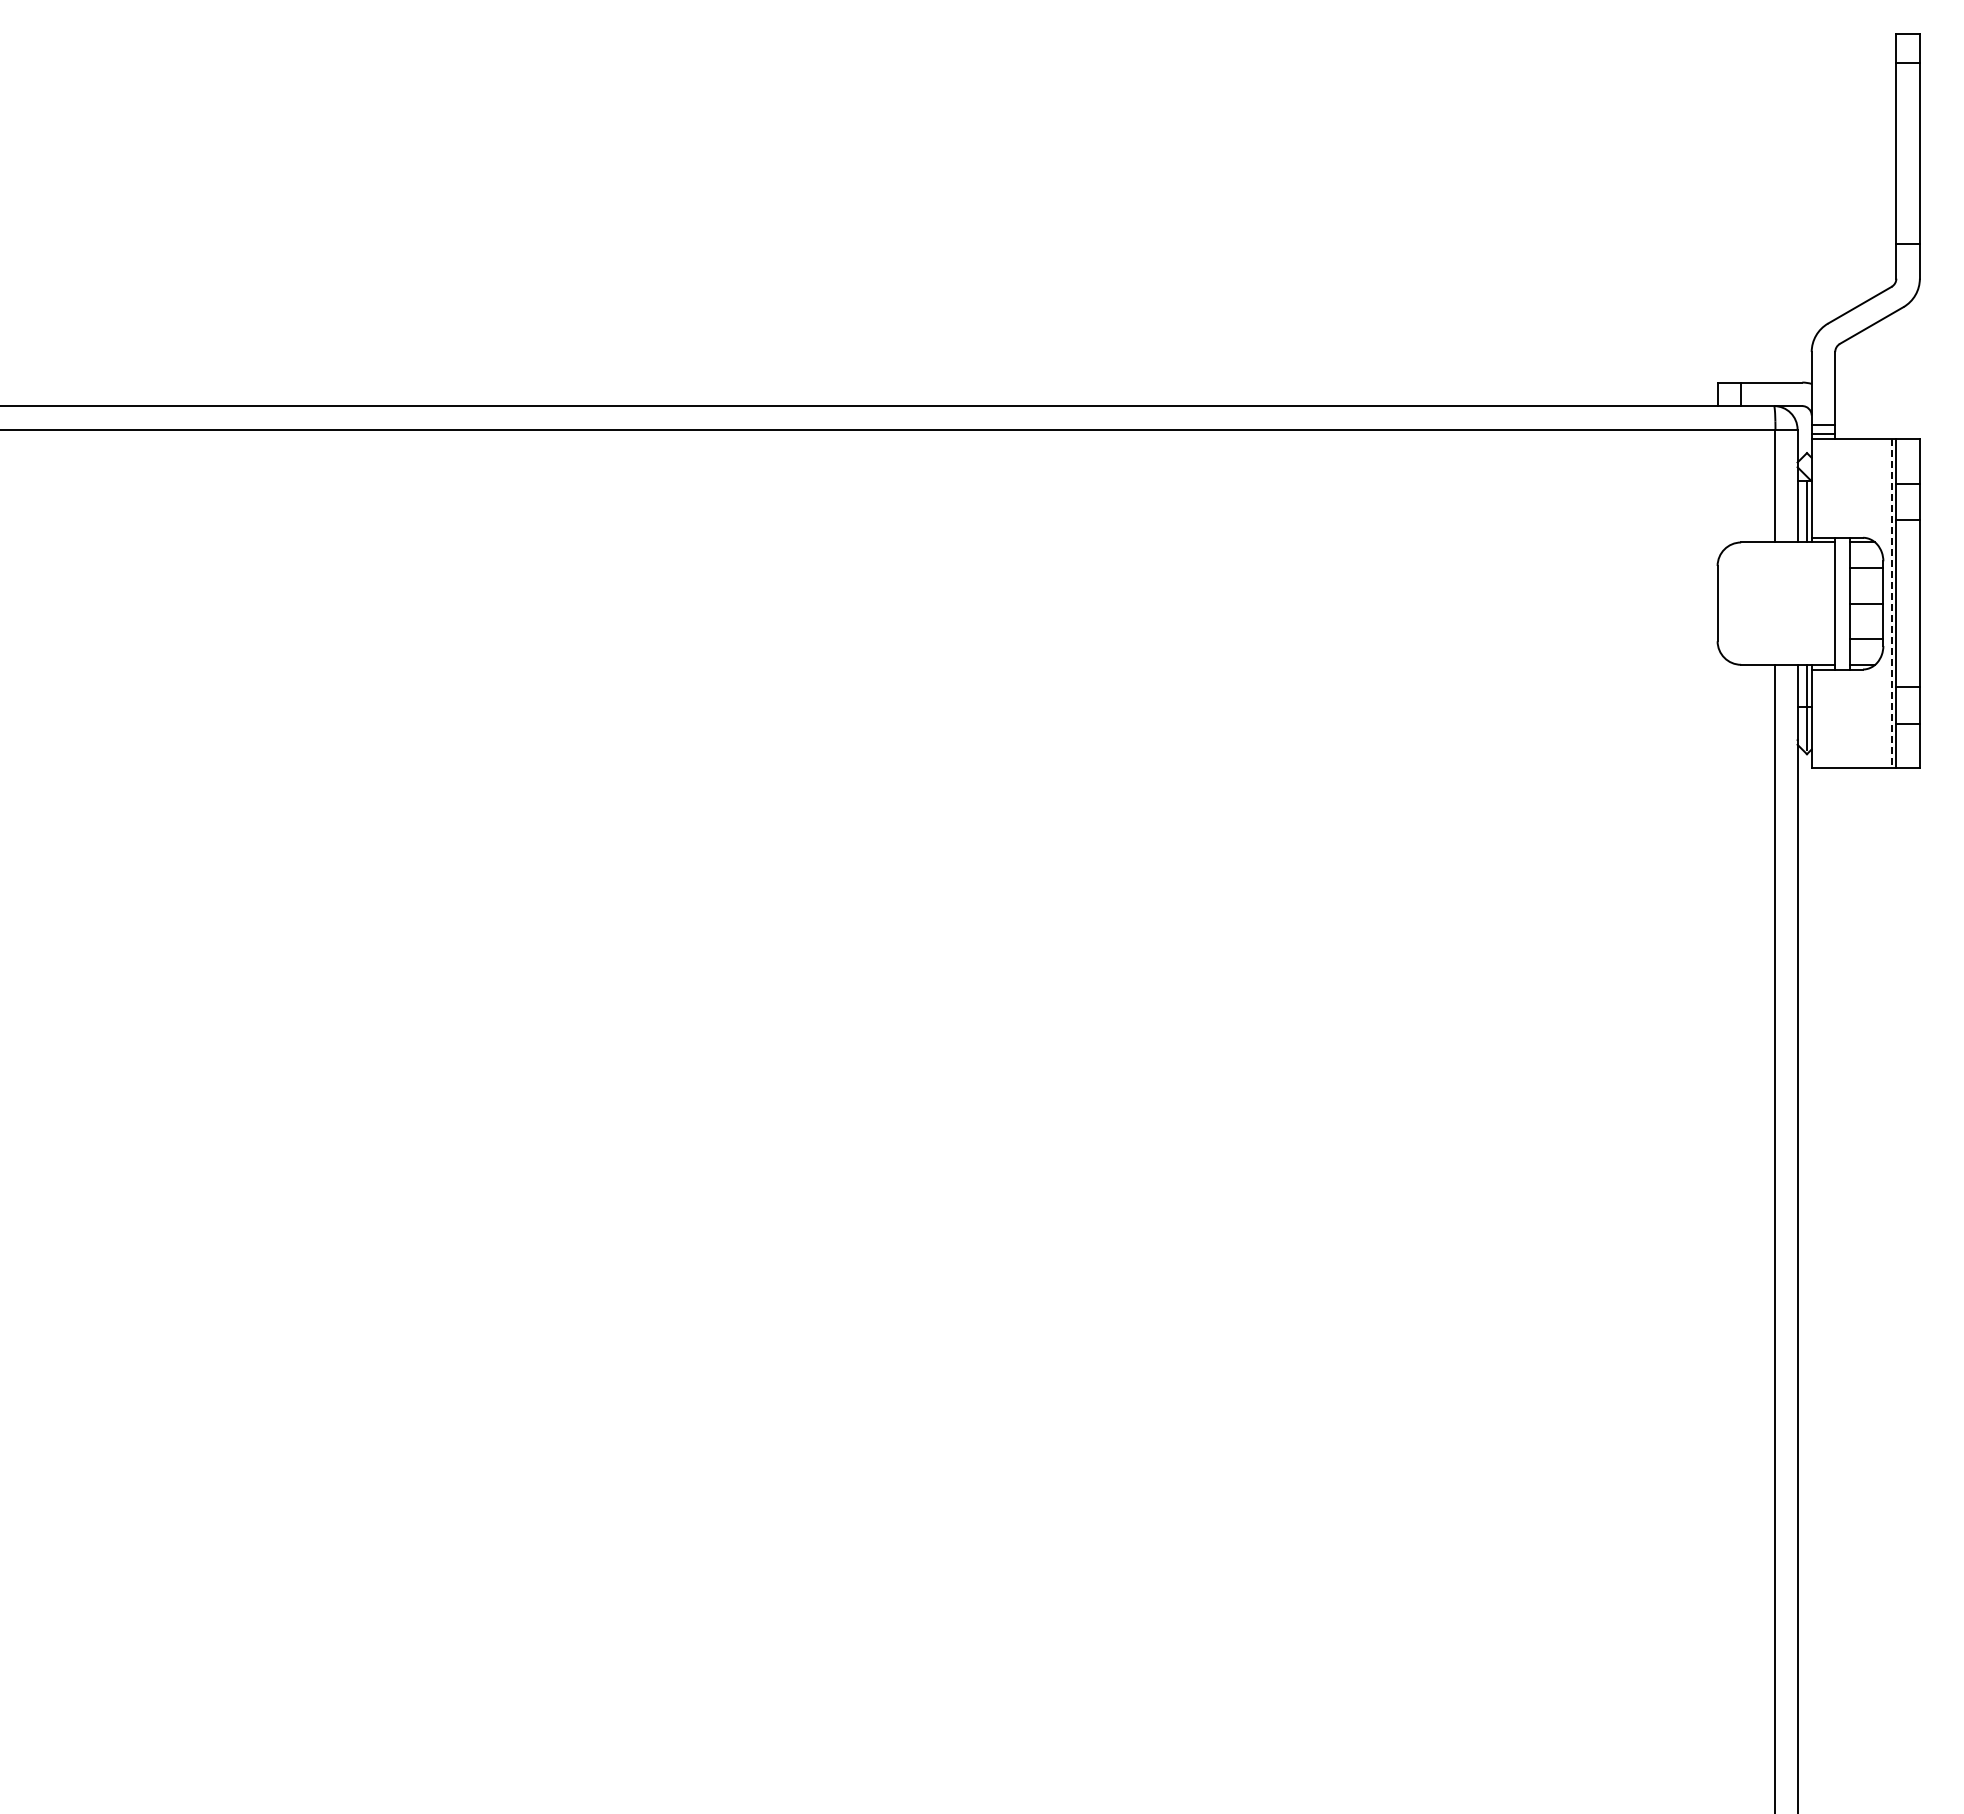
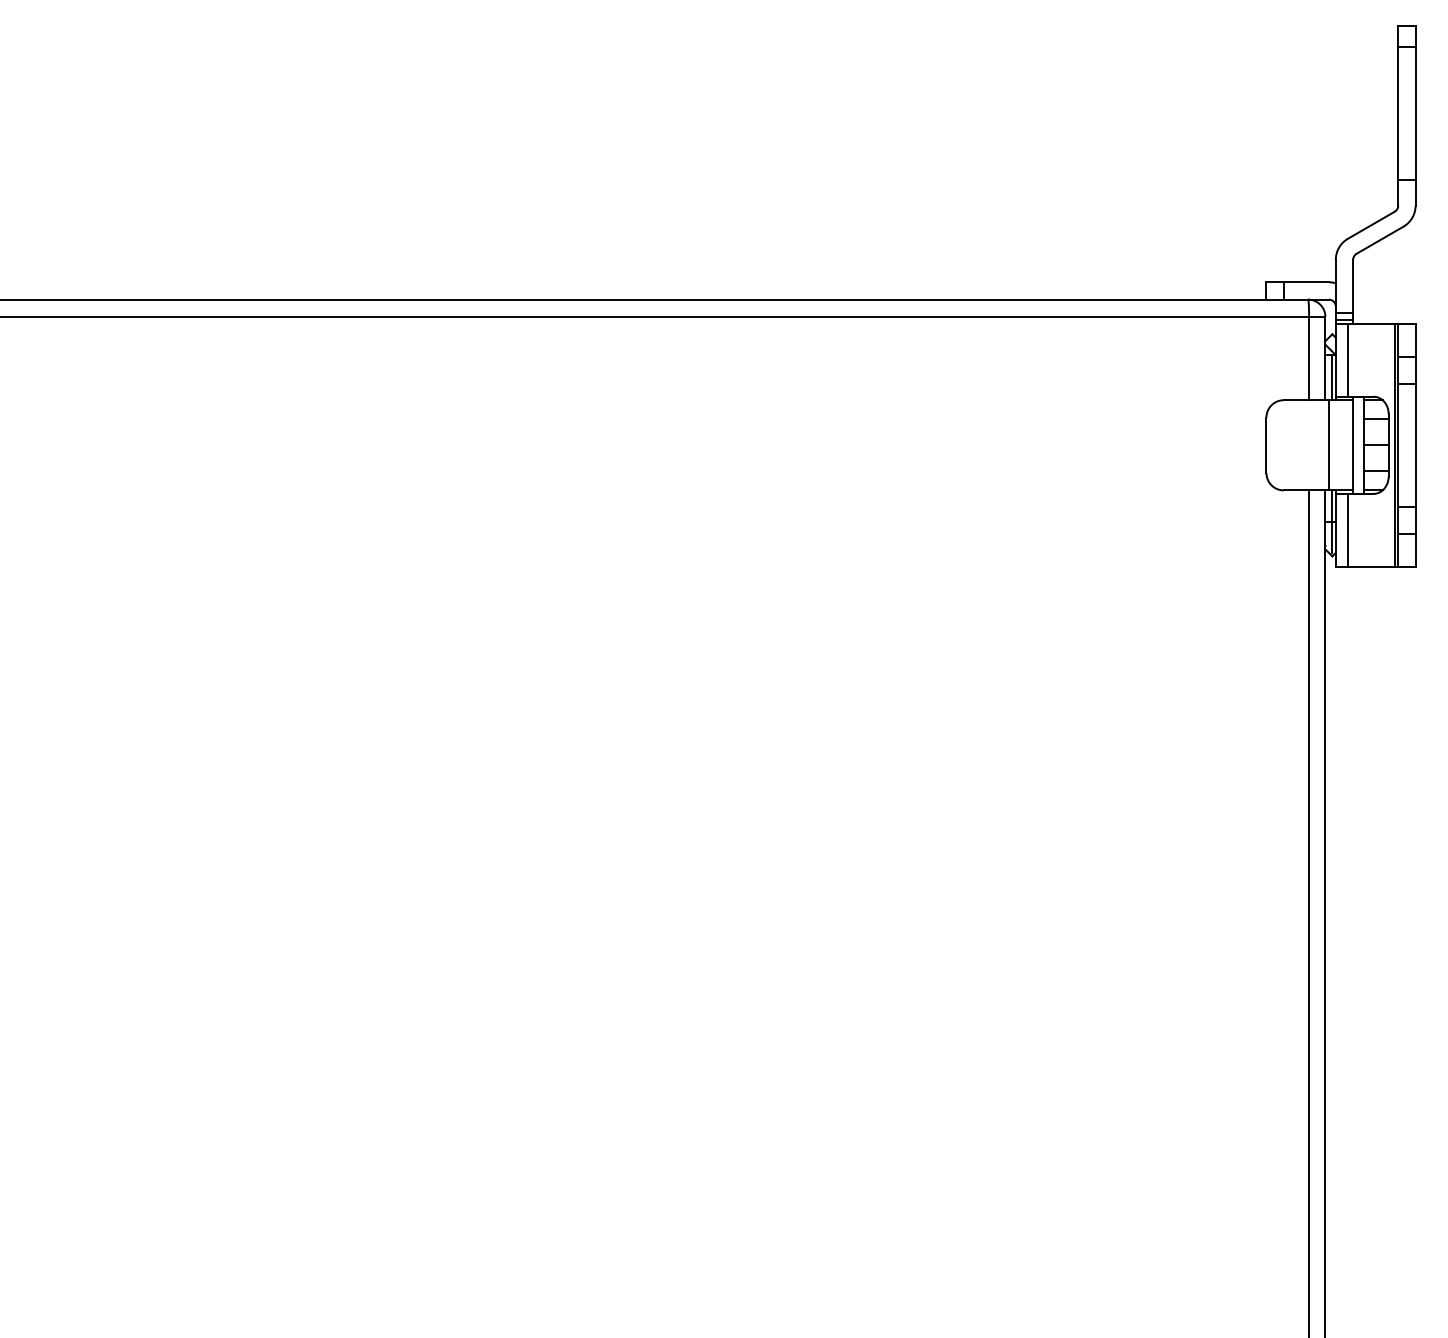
line: (1828, 488) -> (1348, 360), added
line: (1802, 603) -> (1329, 445), added
line: (1891, 603) -> (1394, 445), dashed -> solid
line: (1828, 718) -> (1348, 530), added

